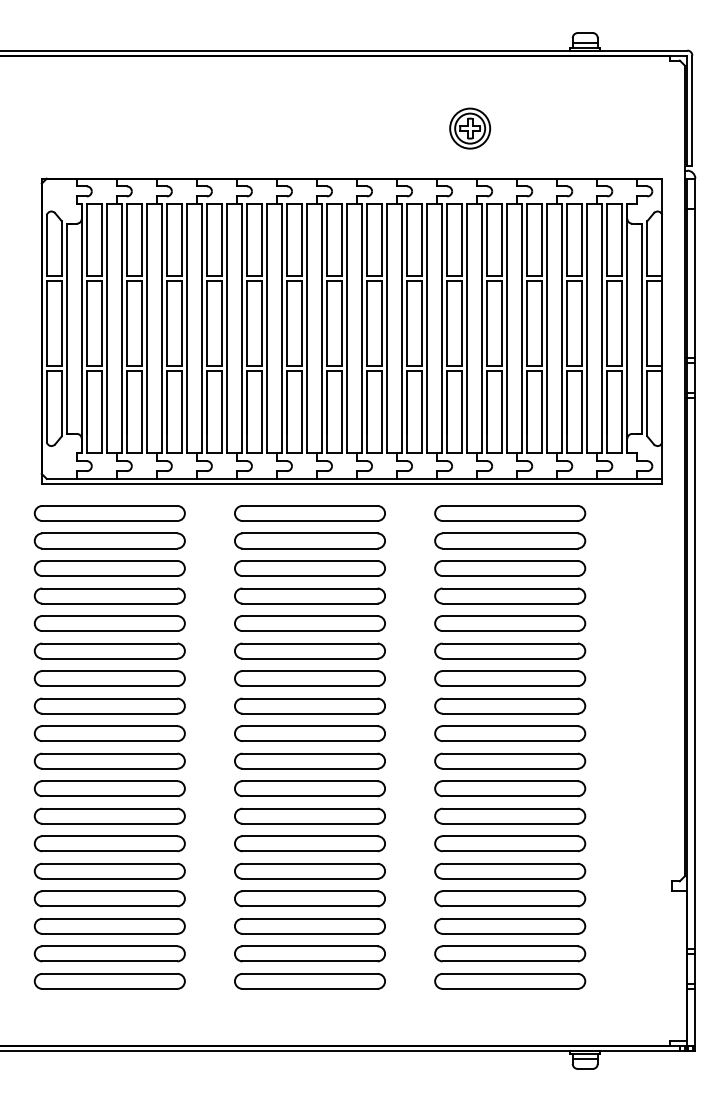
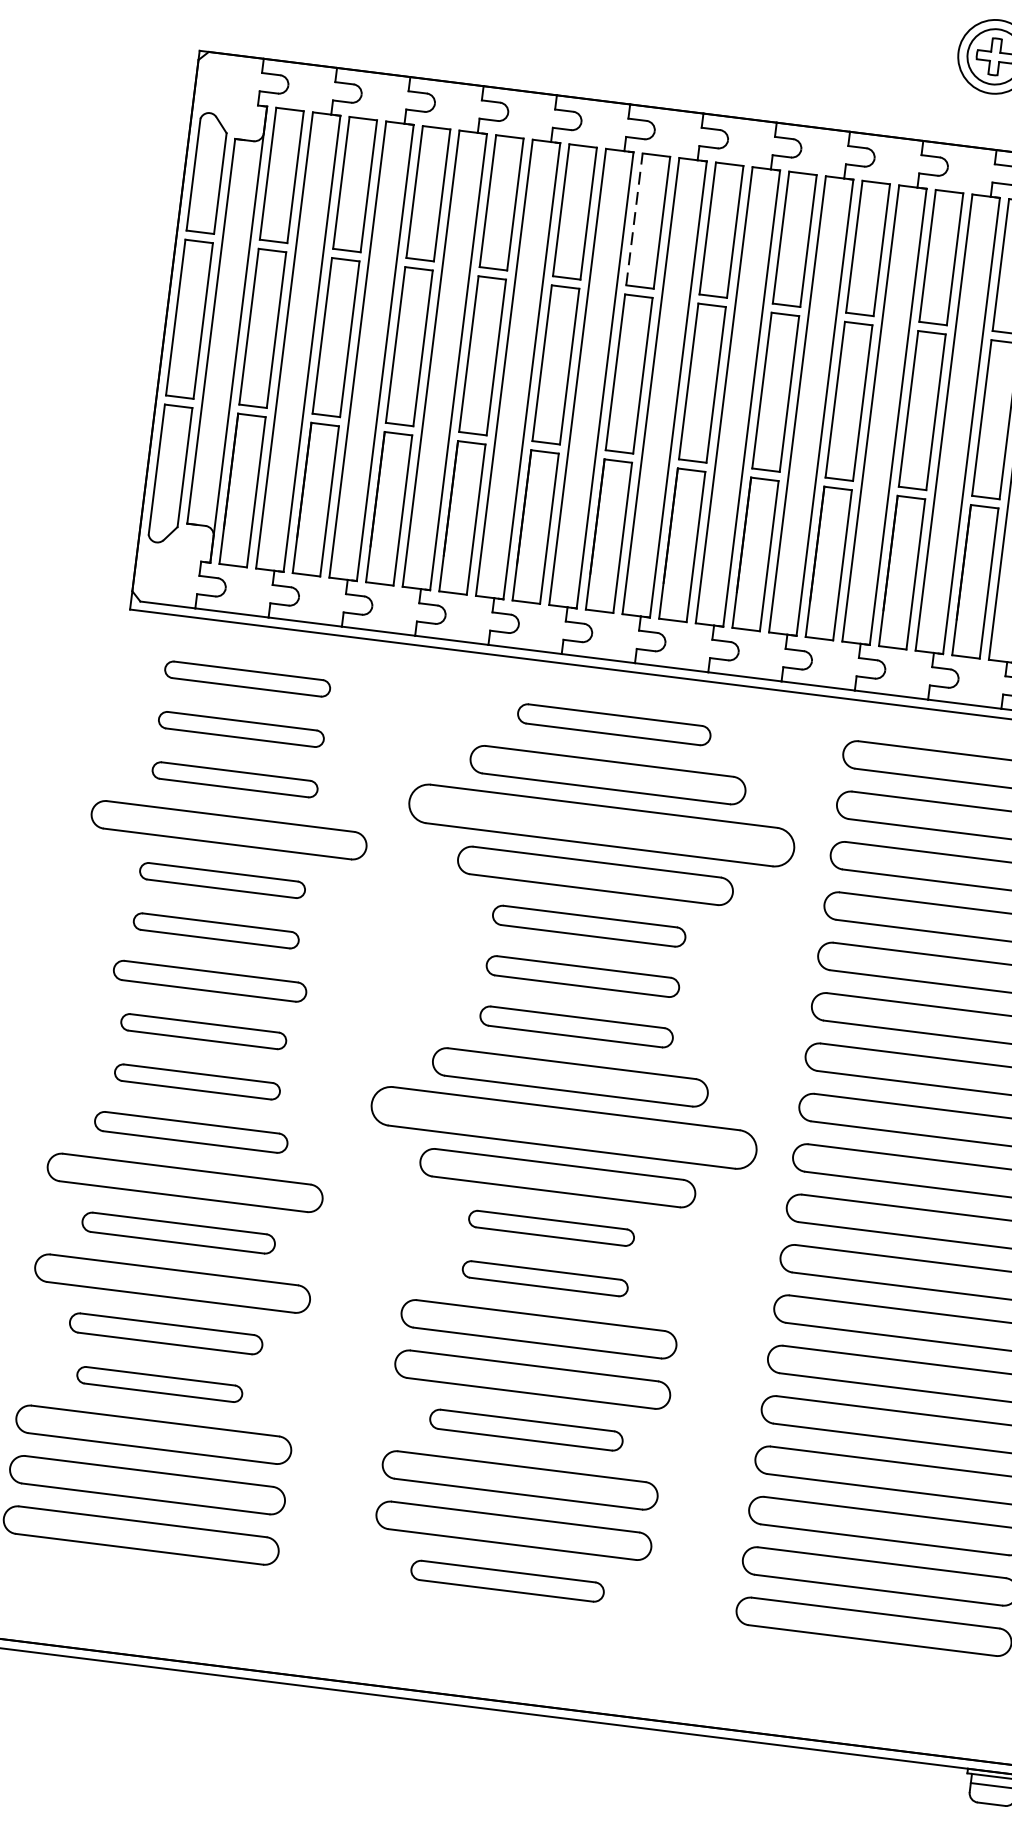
line: (287, 239) -> (635, 218), solid -> dashed
part: (109, 513) -> (247, 679), size x0.6
part: (309, 513) -> (613, 724), size x0.7
part: (109, 540) -> (241, 728), size x0.6
part: (109, 568) -> (234, 779), size x0.6
part: (309, 568) -> (600, 825), size x1.4
part: (109, 623) -> (222, 880), size x0.6
part: (309, 623) -> (588, 926), size x0.7
part: (109, 650) -> (216, 929), size x0.6
part: (309, 650) -> (582, 975), size x0.7
part: (109, 678) -> (209, 981), size x0.7
part: (309, 678) -> (575, 1026), size x0.7
part: (109, 705) -> (203, 1030), size x0.6
part: (109, 733) -> (197, 1081), size x0.6
part: (309, 733) -> (563, 1127), size x1.4
part: (109, 760) -> (190, 1131), size x0.7
part: (309, 788) -> (550, 1228), size x0.6
part: (109, 815) -> (178, 1231), size x0.7
part: (309, 815) -> (544, 1277), size x0.6
part: (109, 870) -> (165, 1332), size x0.7
part: (109, 898) -> (159, 1383), size x0.6
part: (309, 898) -> (525, 1429), size x0.7
part: (309, 981) -> (506, 1581), size x0.7

